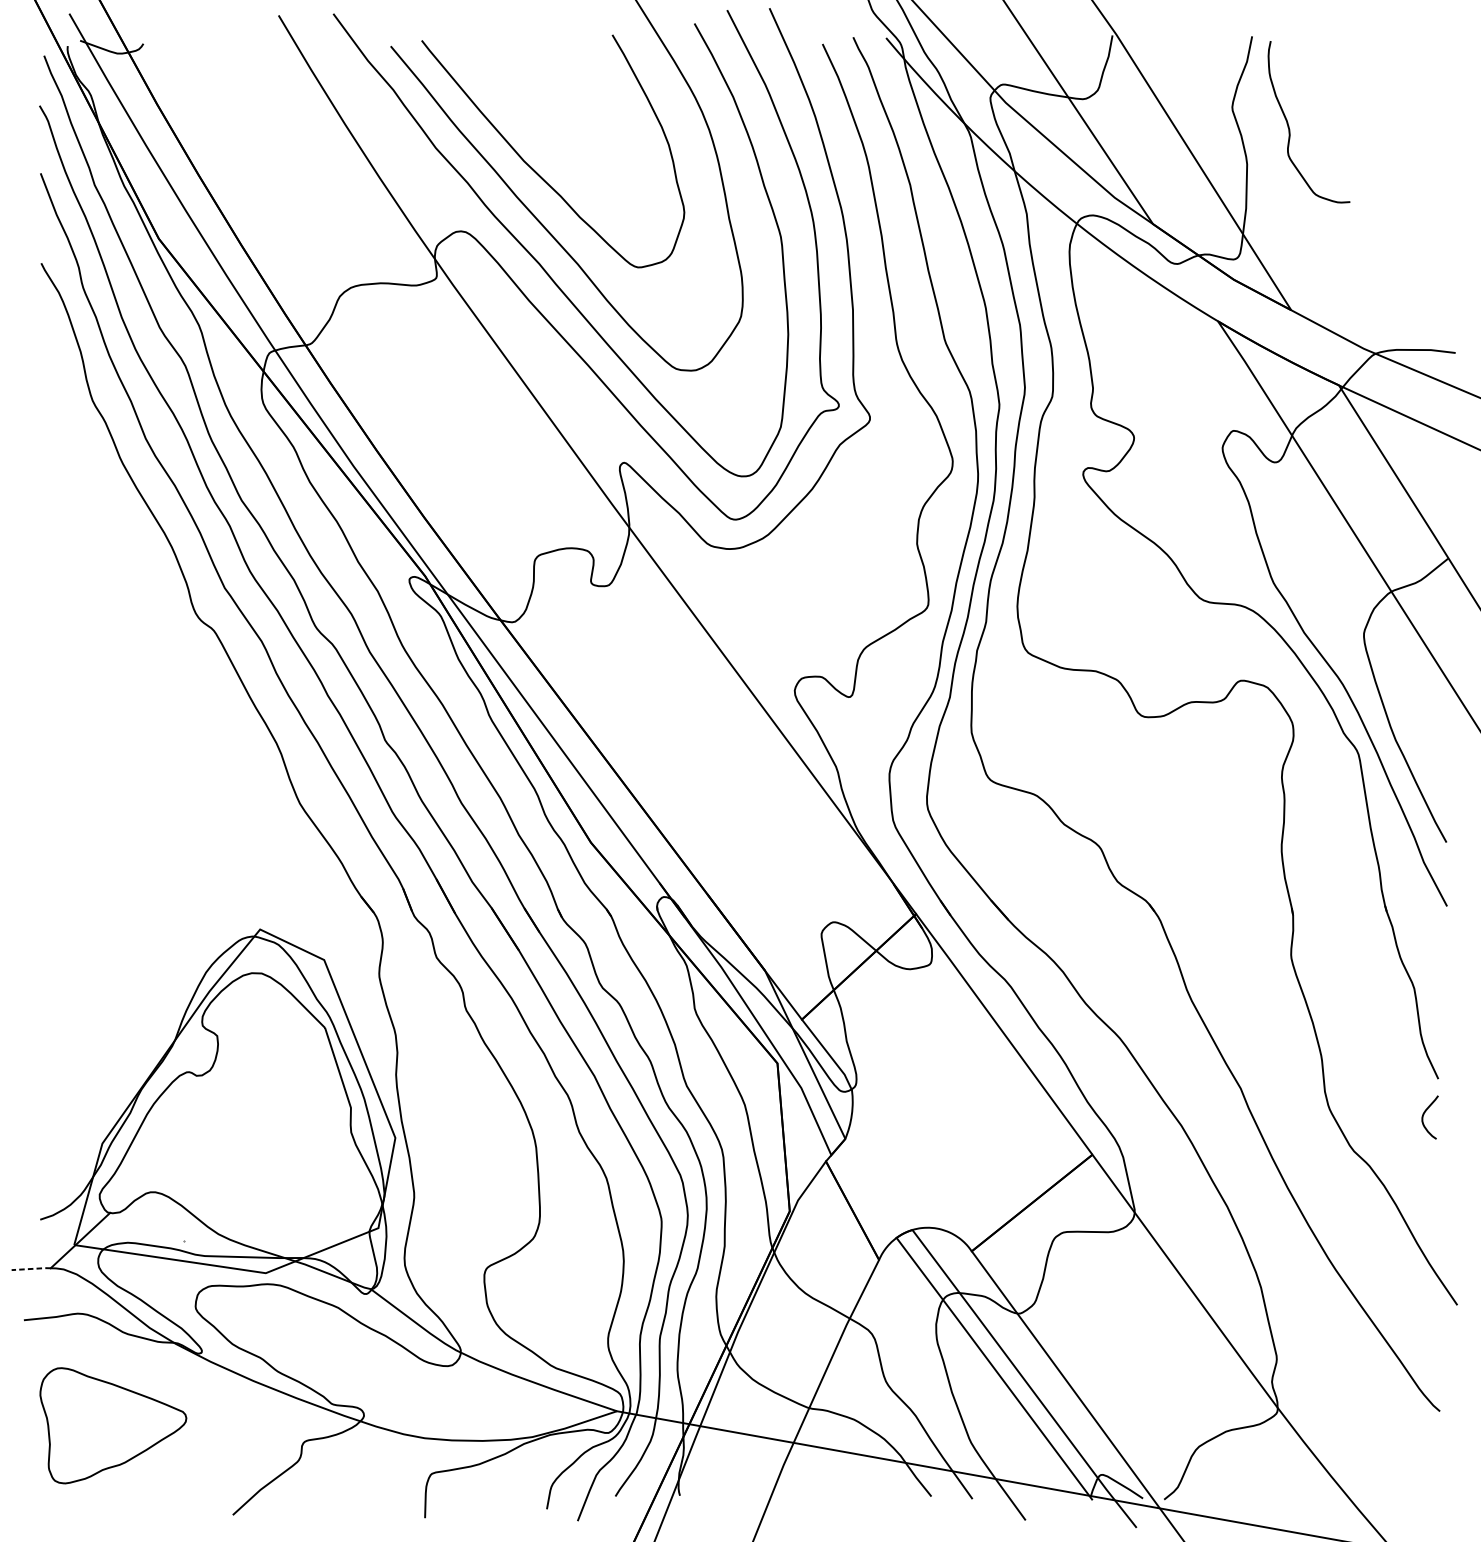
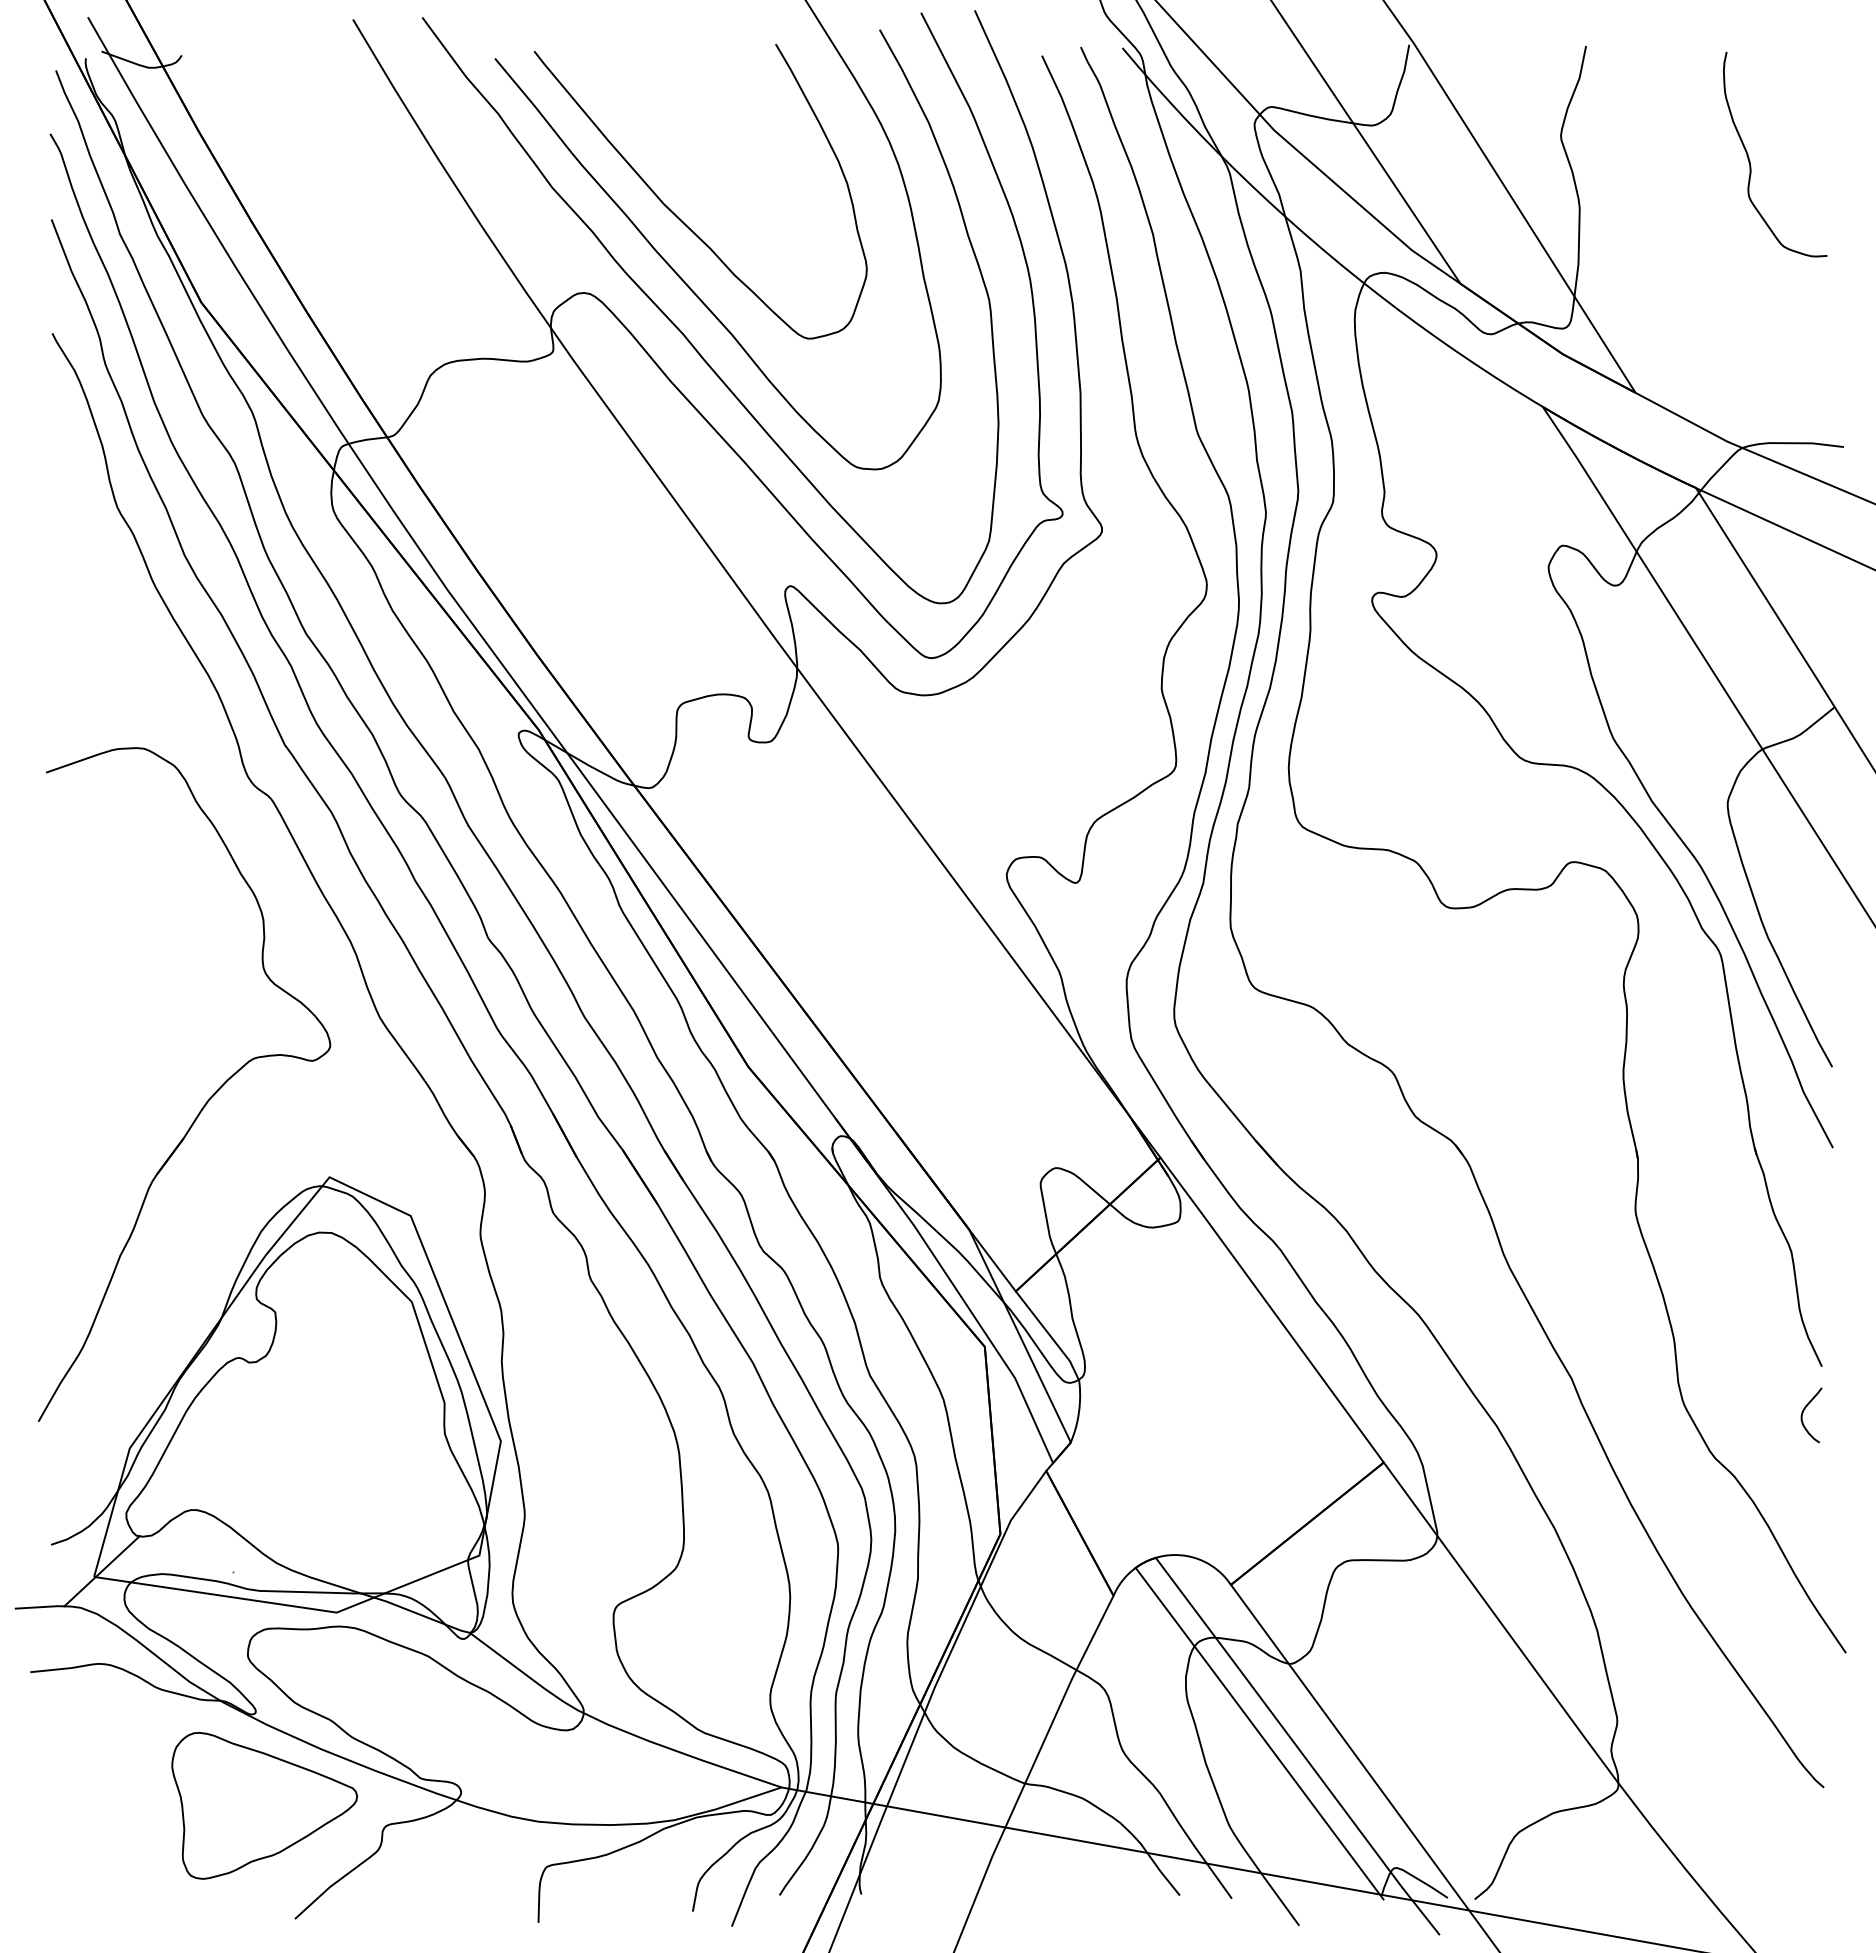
curve: (1289, 127) -> (1750, 161), moved
part: (162, 869) -> (206, 1101), added
line: (31, 1269) -> (39, 1607), dashed -> solid
part: (113, 1425) -> (264, 1805), moved

